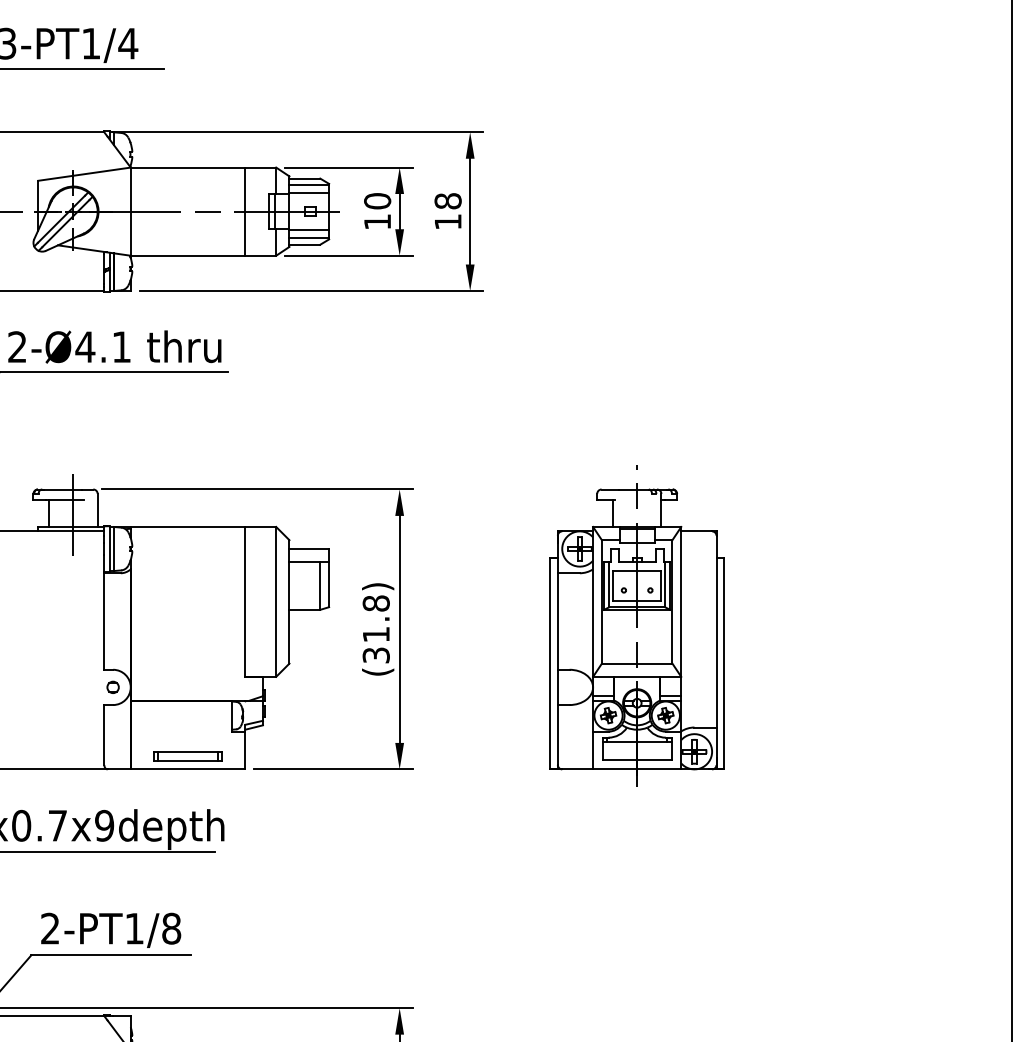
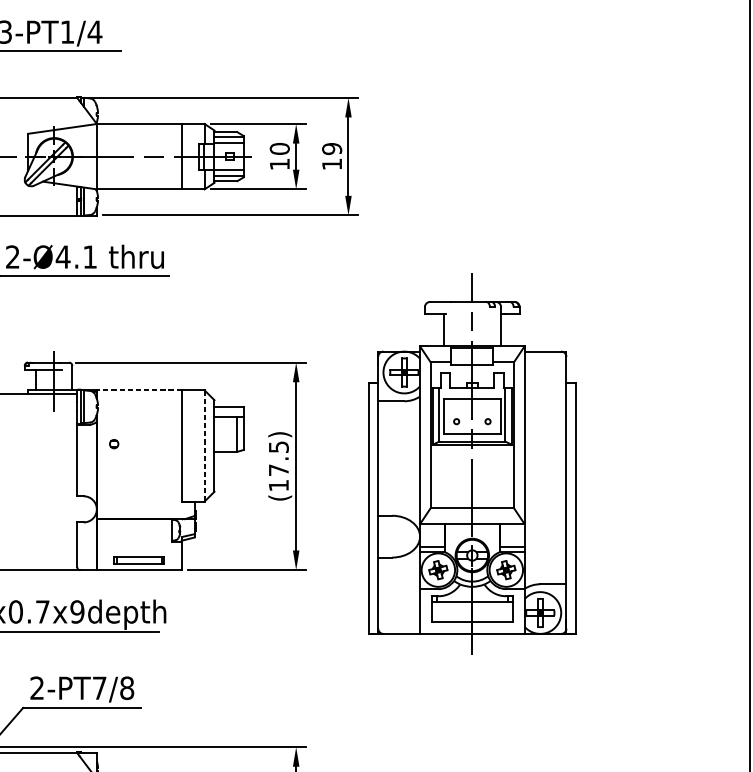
text: (447, 201) -> (331, 149), 18 -> 19
line: (187, 526) -> (138, 390), solid -> dashed
line: (276, 601) -> (204, 445), solid -> dashed
part: (636, 625) -> (471, 463), size x1.6
text: (375, 629) -> (278, 466), (31.8) -> (17.5)
circle: (112, 686) -> (113, 443), moved
text: (134, 928) -> (99, 688), 2-PT1/8 -> 2-PT7/8

